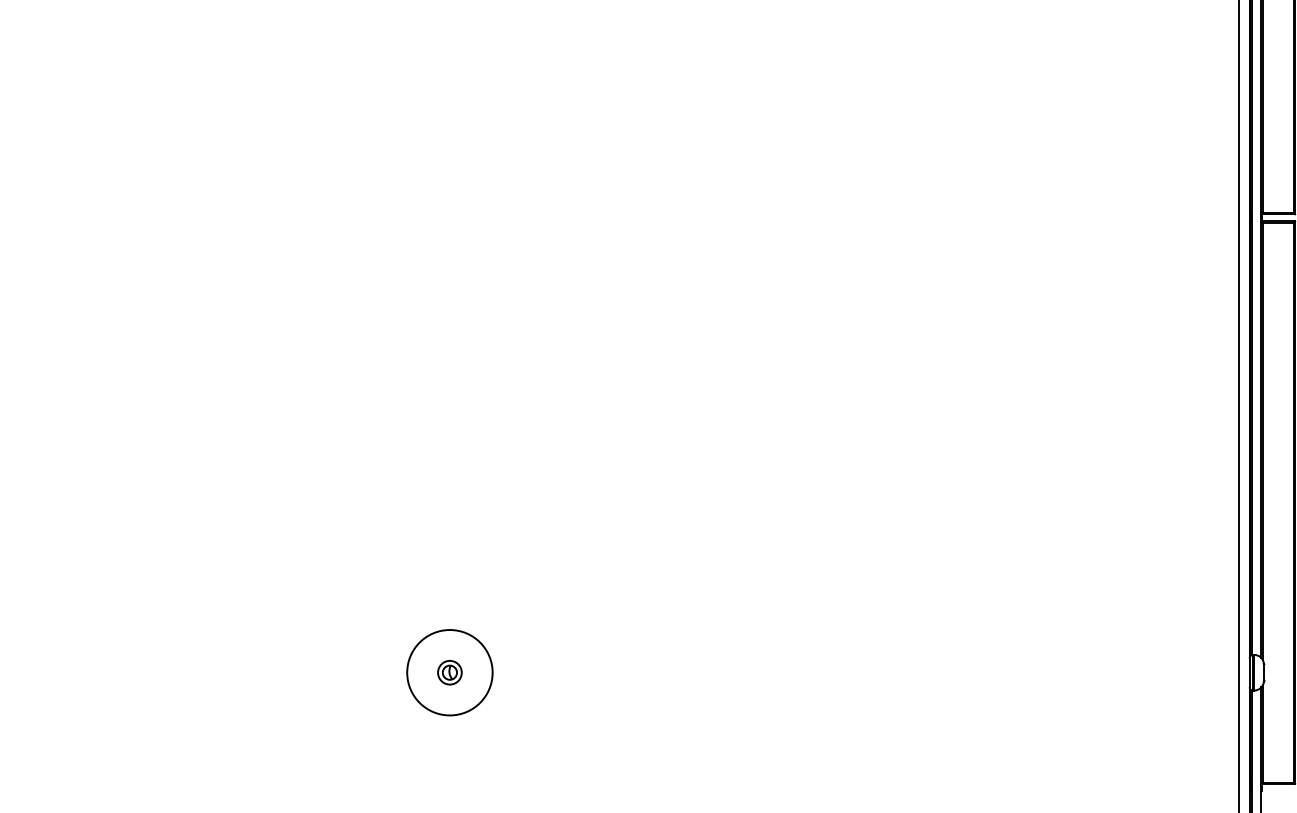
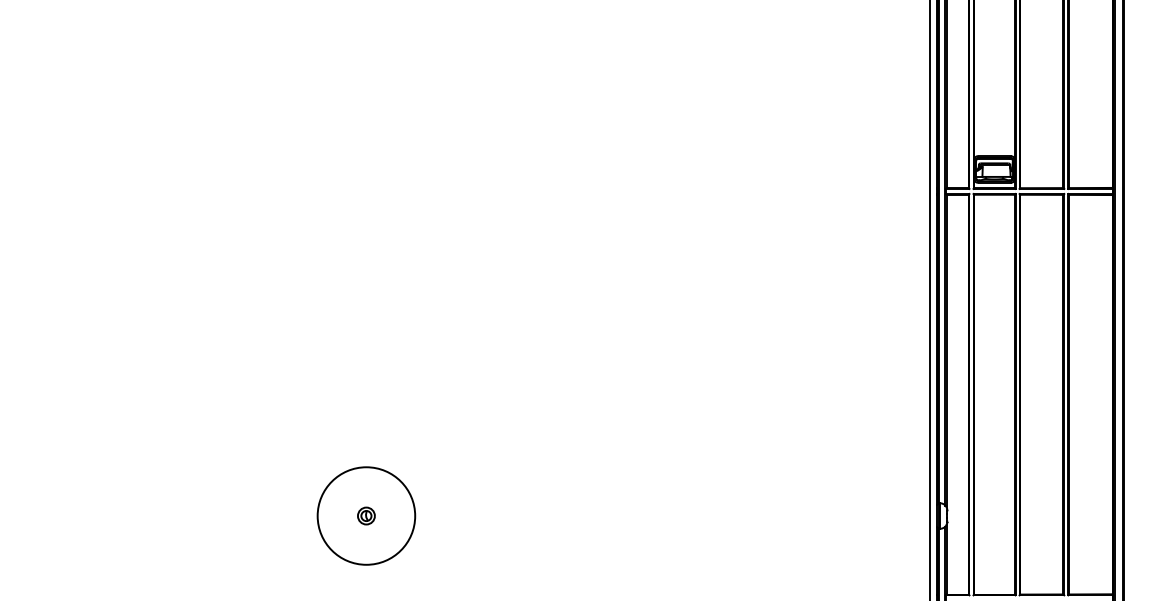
circle: (448, 671) -> (365, 515), size x1.6

